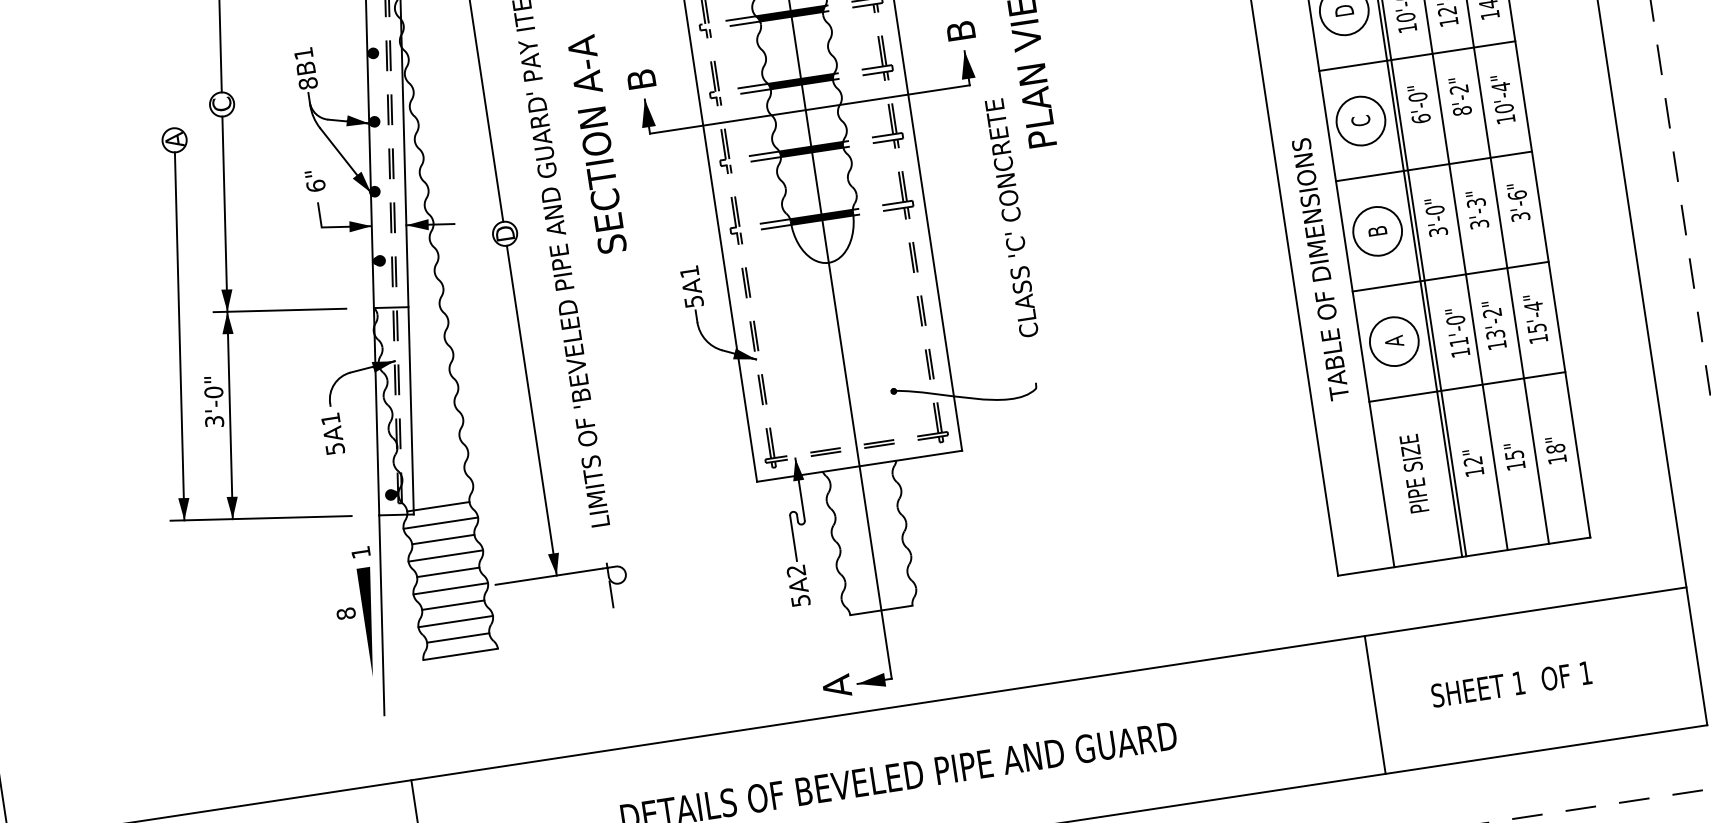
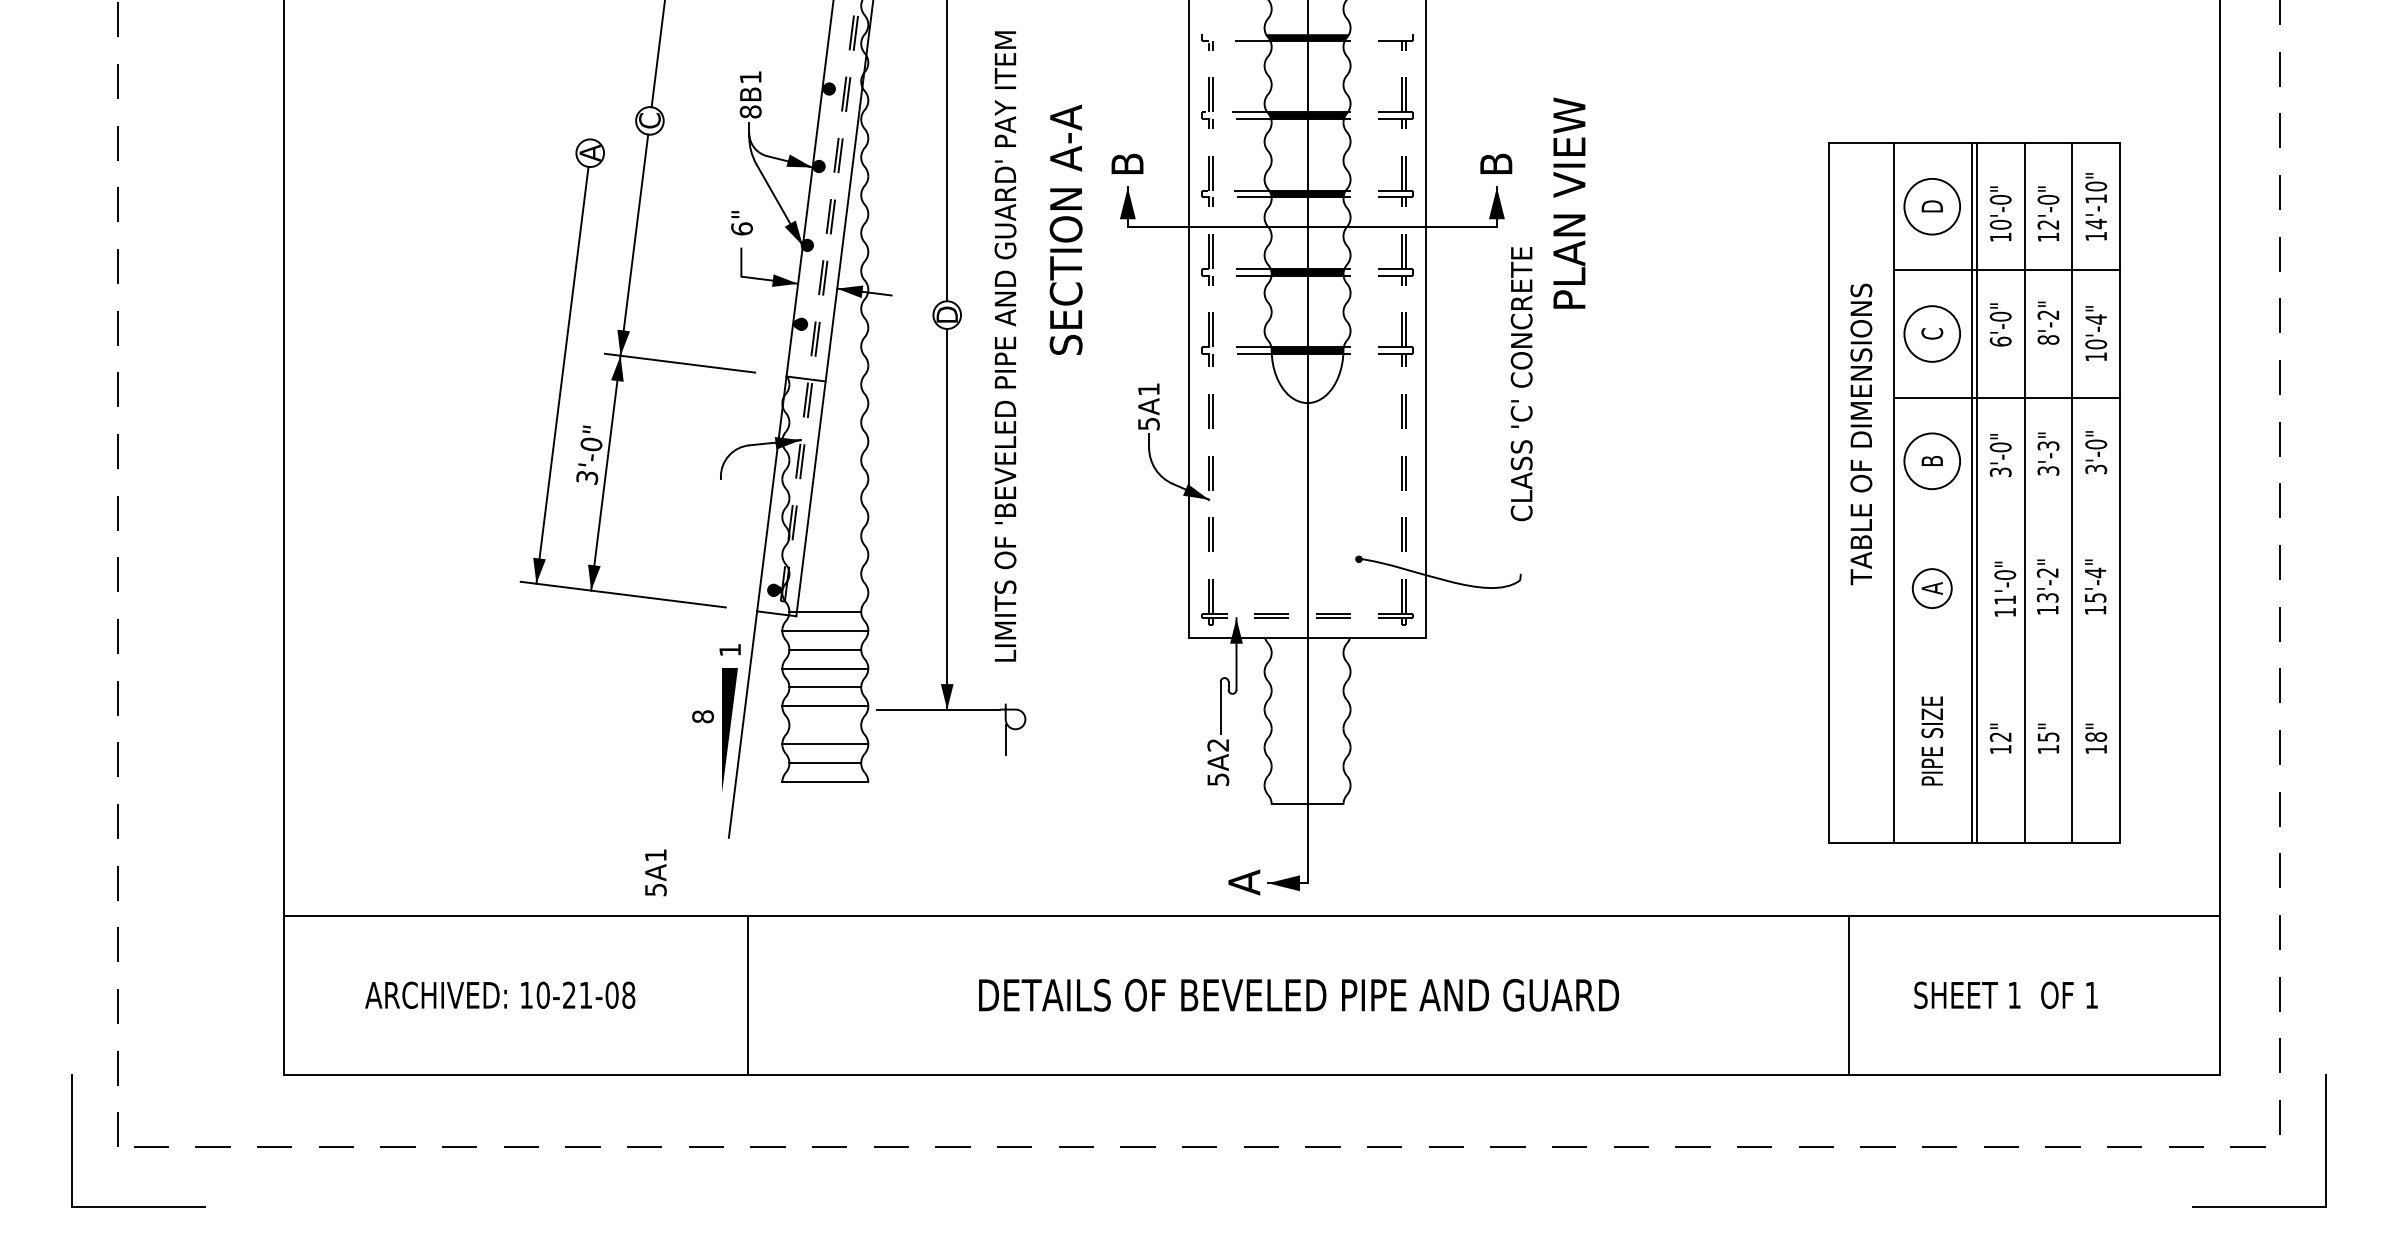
text: (1516, 195) -> (2095, 444), 3'-6" -> 3'-0"
text: (1320, 269) -> (1861, 434), moved
line: (1450, 276) -> (2006, 524), removed
circle: (1394, 341) -> (1932, 588), size x0.7
line: (1467, 387) -> (2006, 652), removed
text: (332, 433) -> (655, 872), moved
line: (453, 605) -> (825, 725), removed

